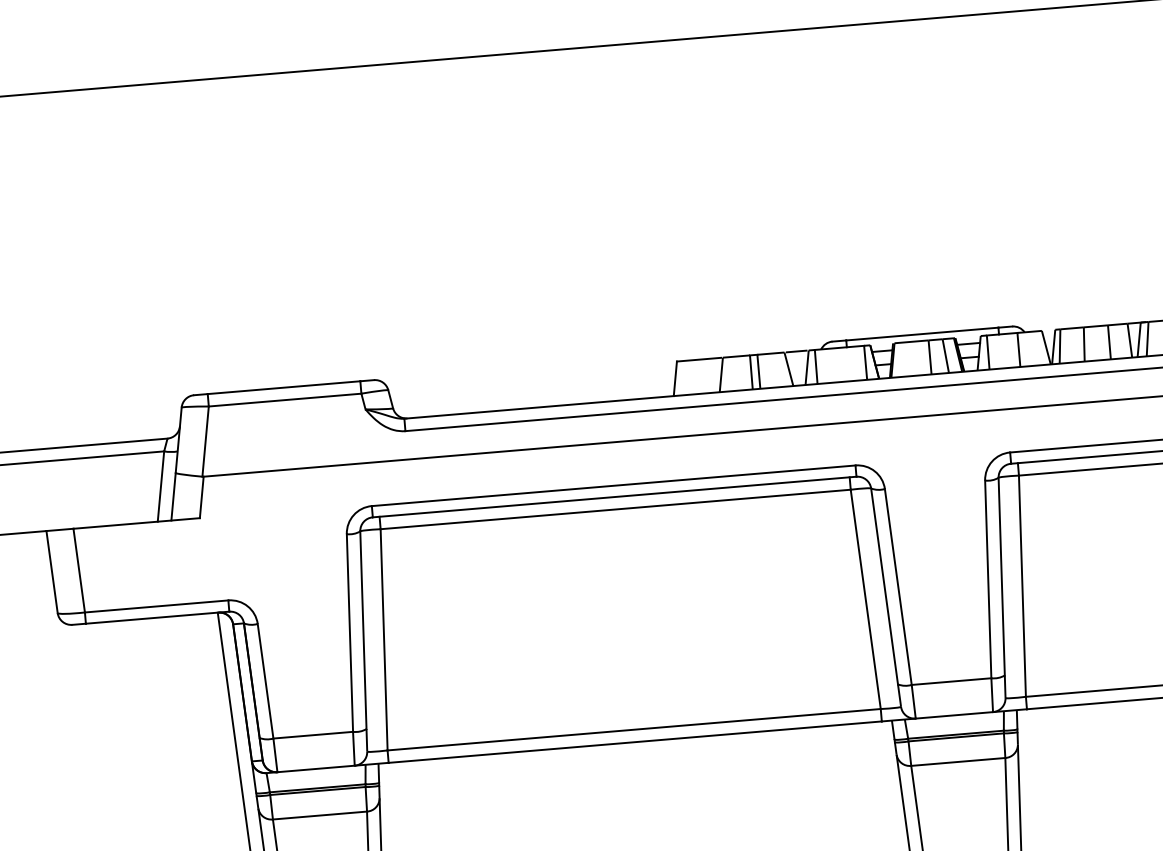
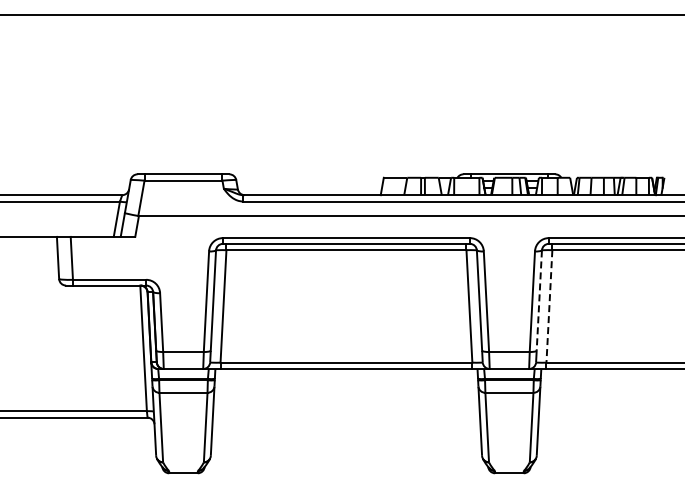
line: (1002, 578) -> (539, 301), solid -> dashed
line: (1022, 586) -> (549, 306), solid -> dashed

